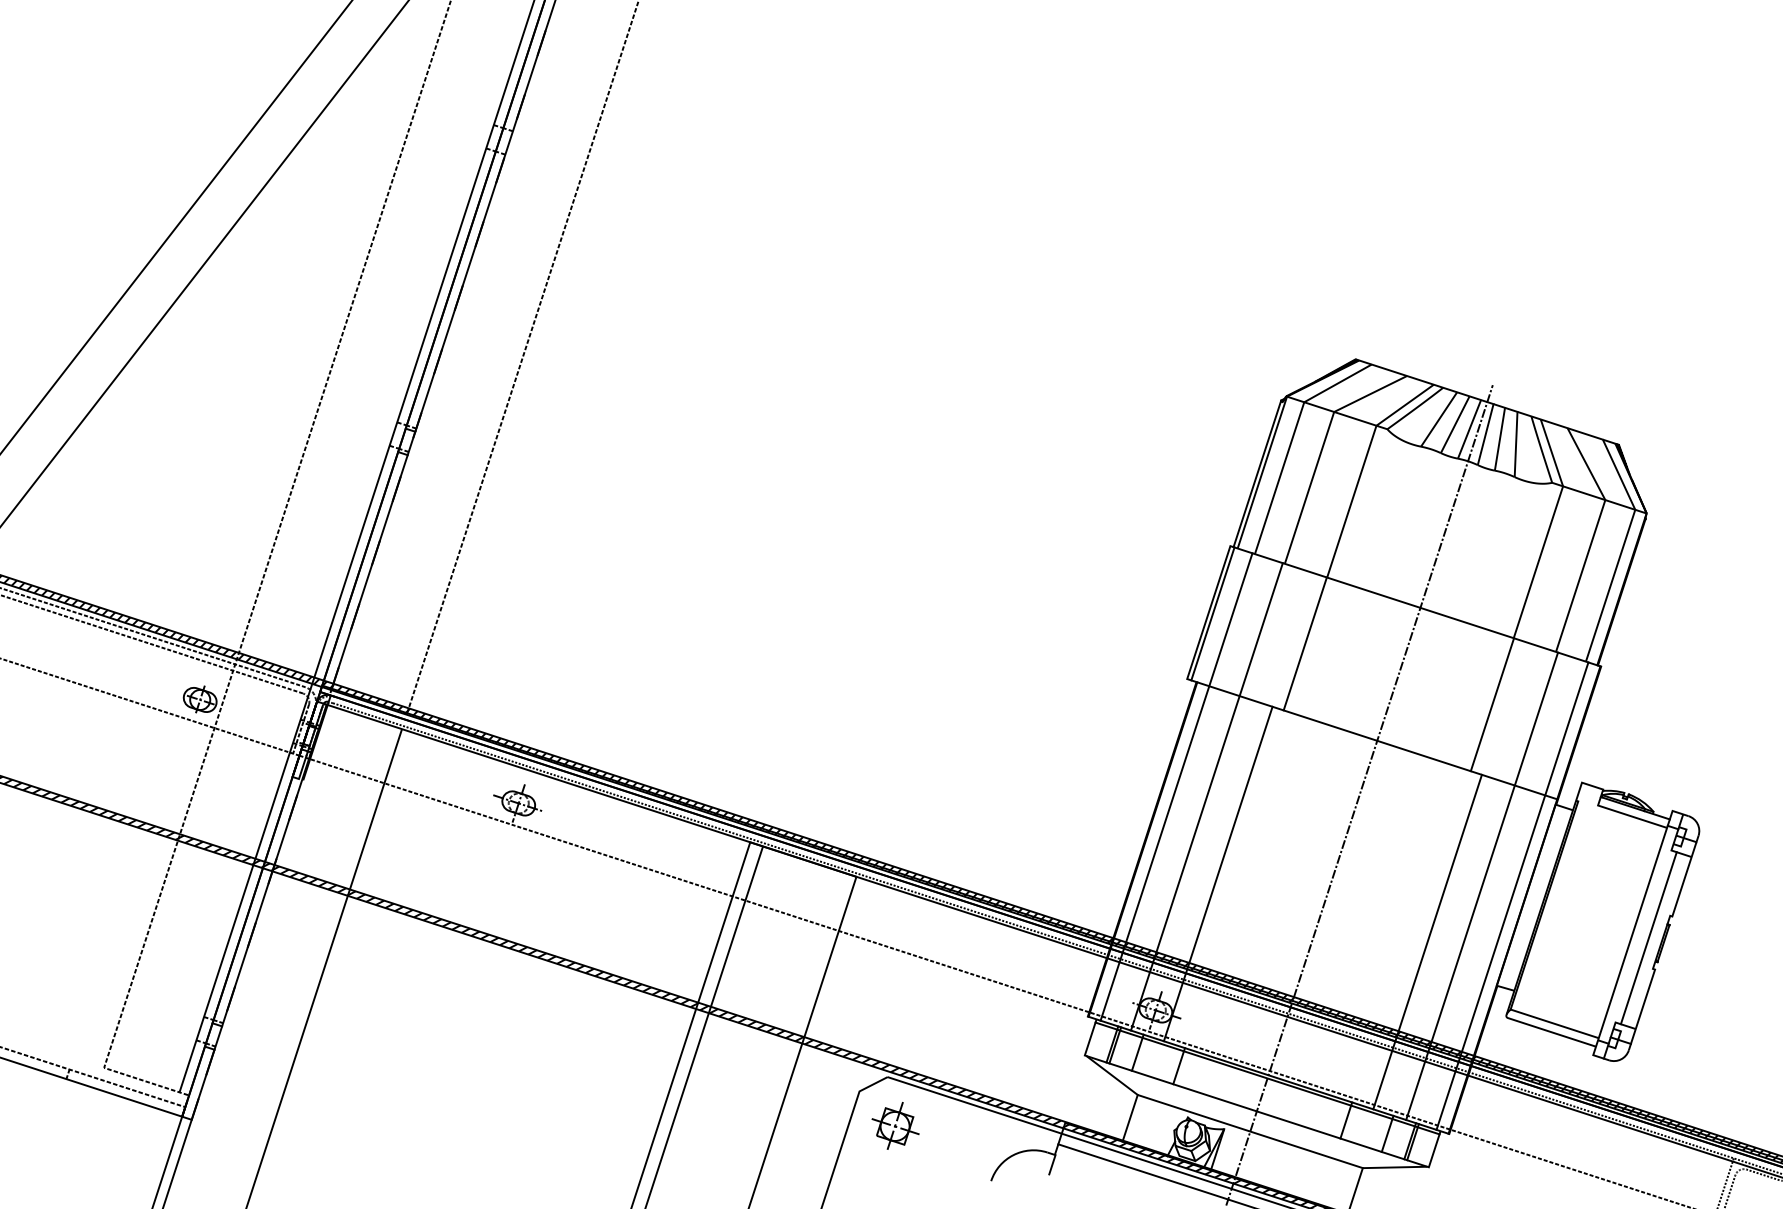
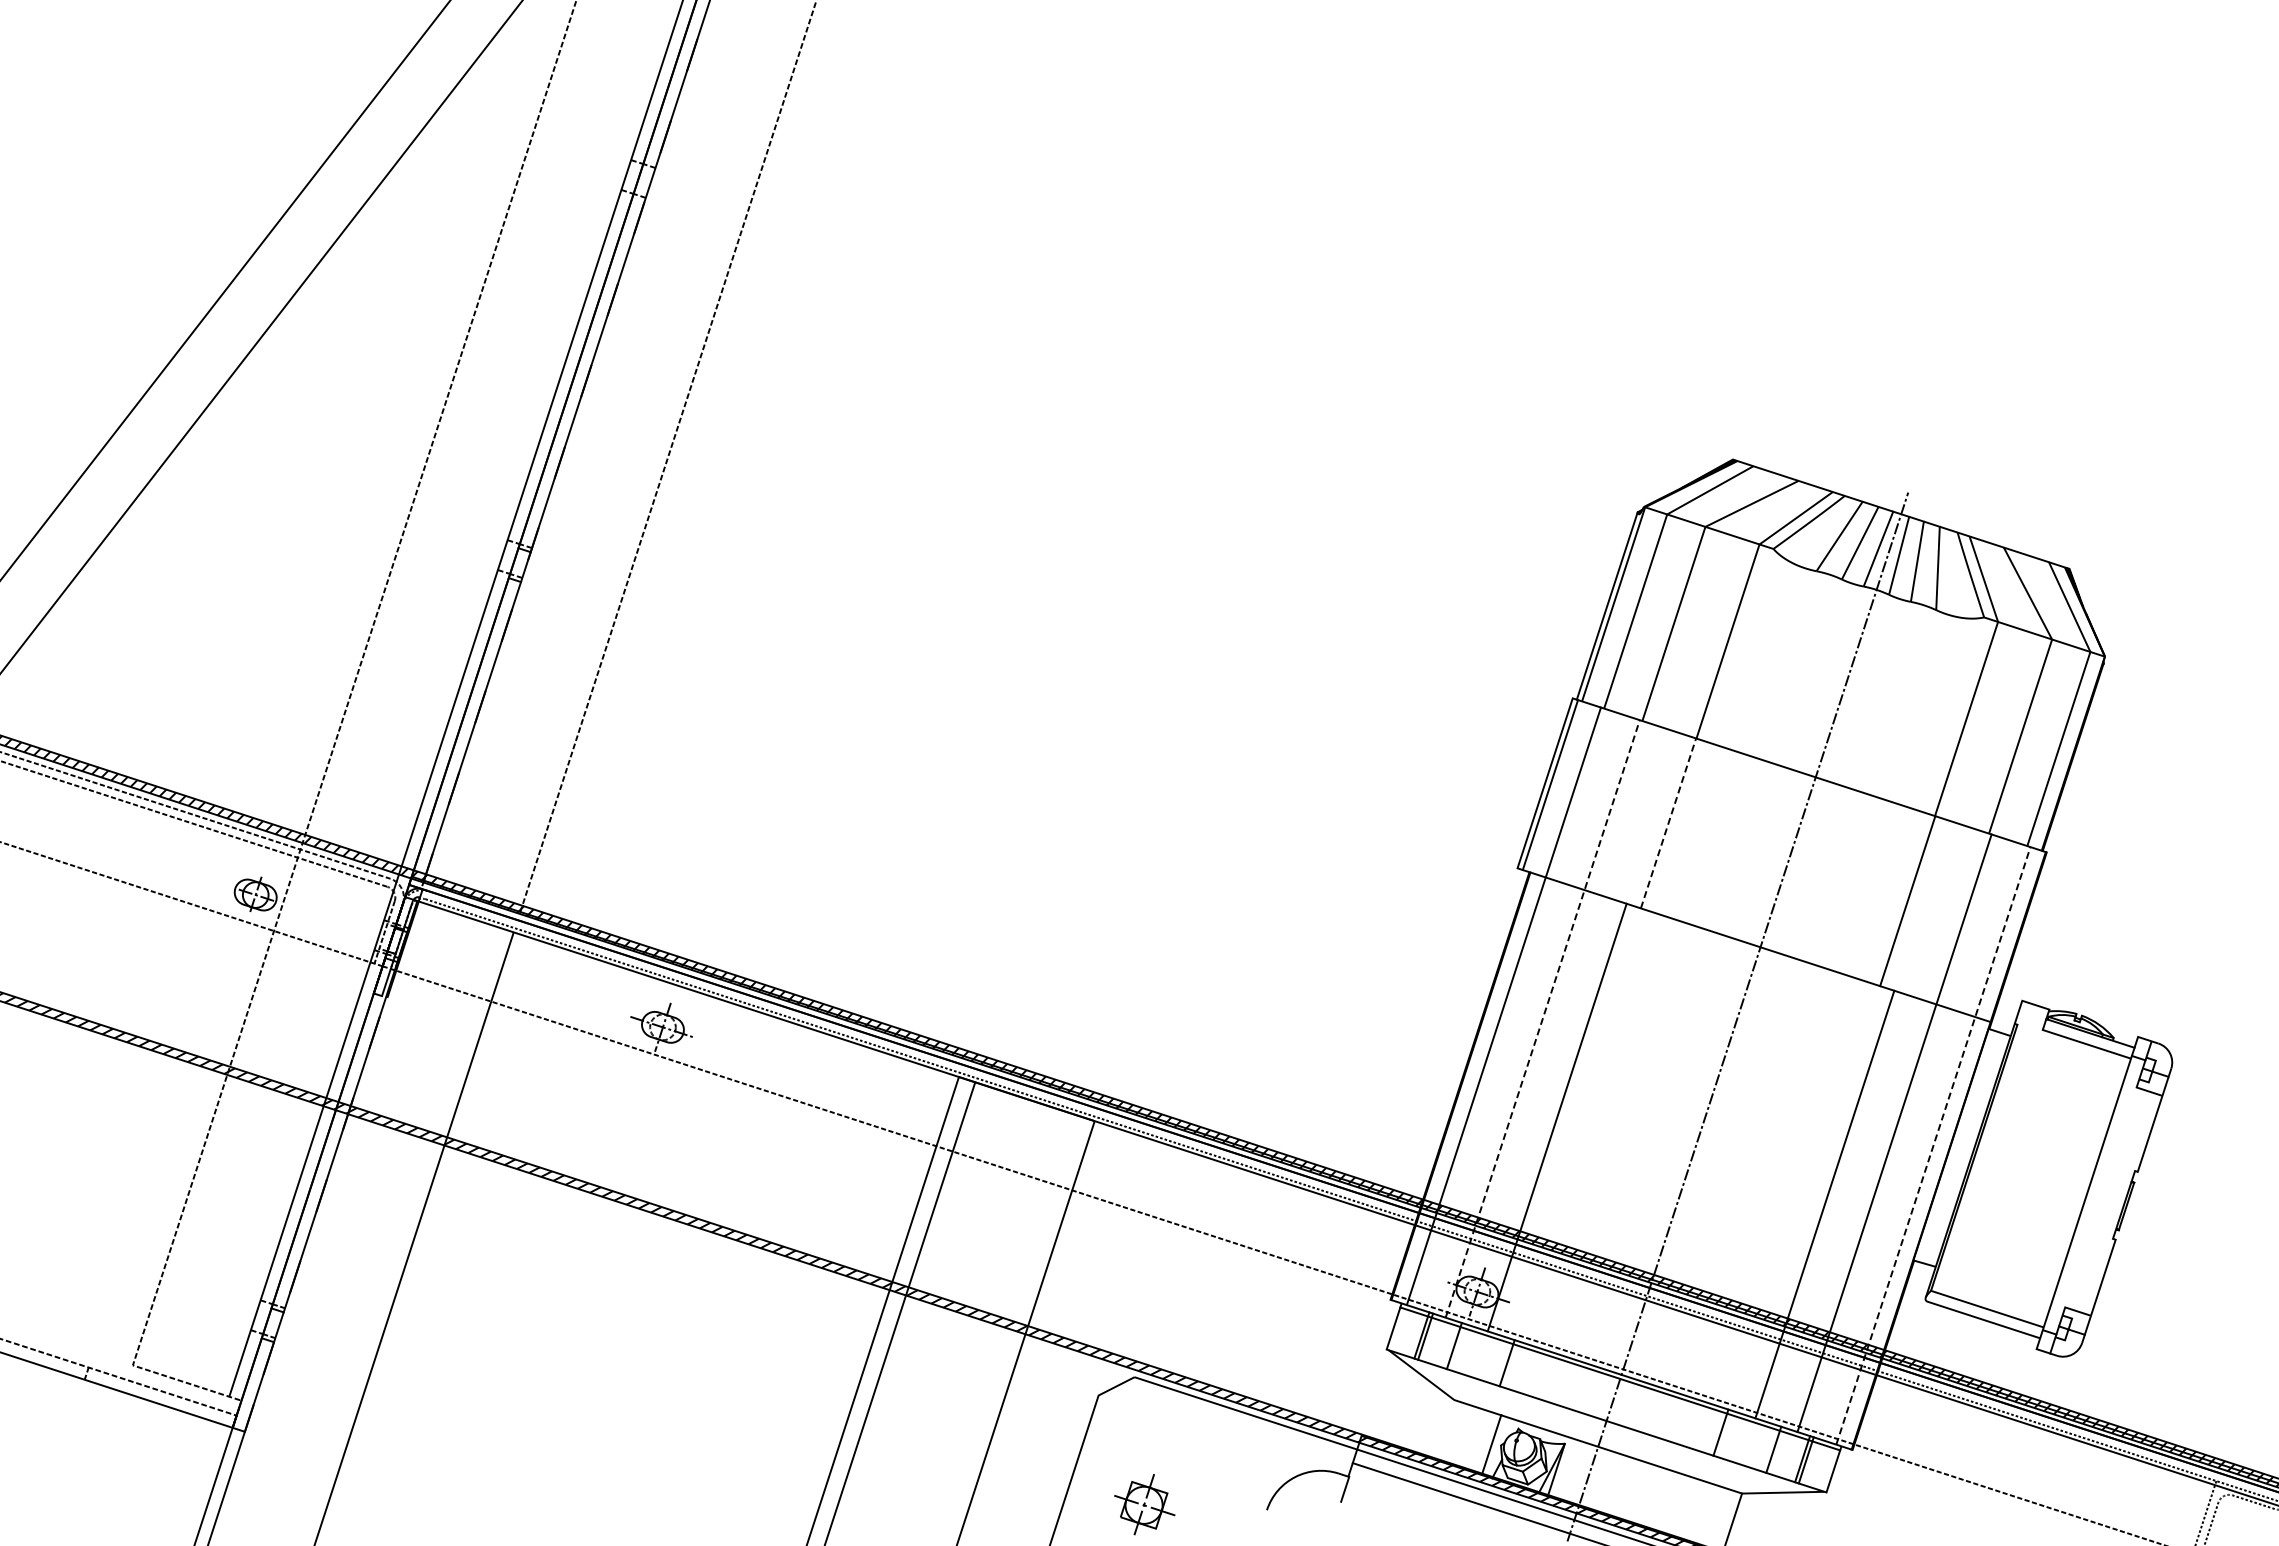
line: (1305, 643) -> (1668, 822), solid -> dashed
line: (1206, 796) -> (1542, 1018), solid -> dashed
line: (1512, 895) -> (1933, 1145), solid -> dashed
line: (1648, 938) -> (2107, 1199), removed
line: (1130, 1118) -> (1491, 1444), moved
part: (895, 1125) -> (1144, 1504), moved

